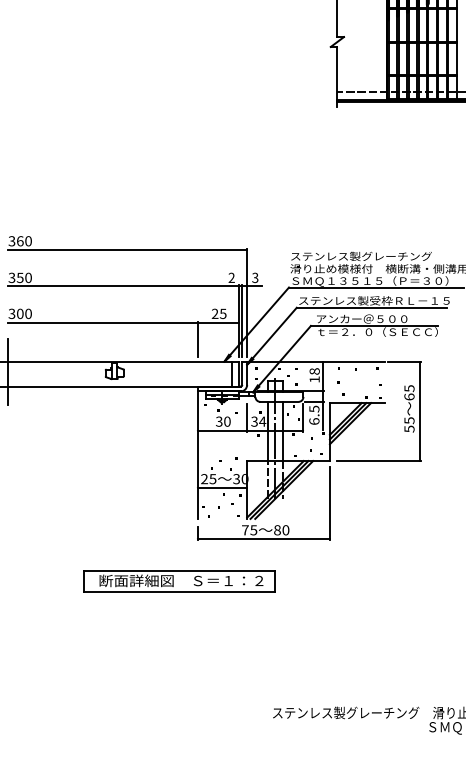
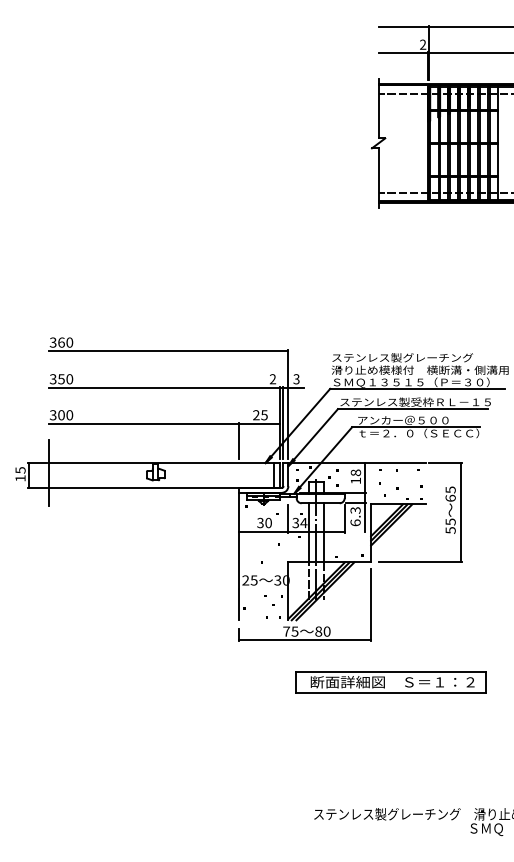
text: (313, 409) -> (354, 510), 6.5 -> 6.3
line: (222, 488) -> (263, 589), removed
part: (179, 581) -> (390, 682), moved

